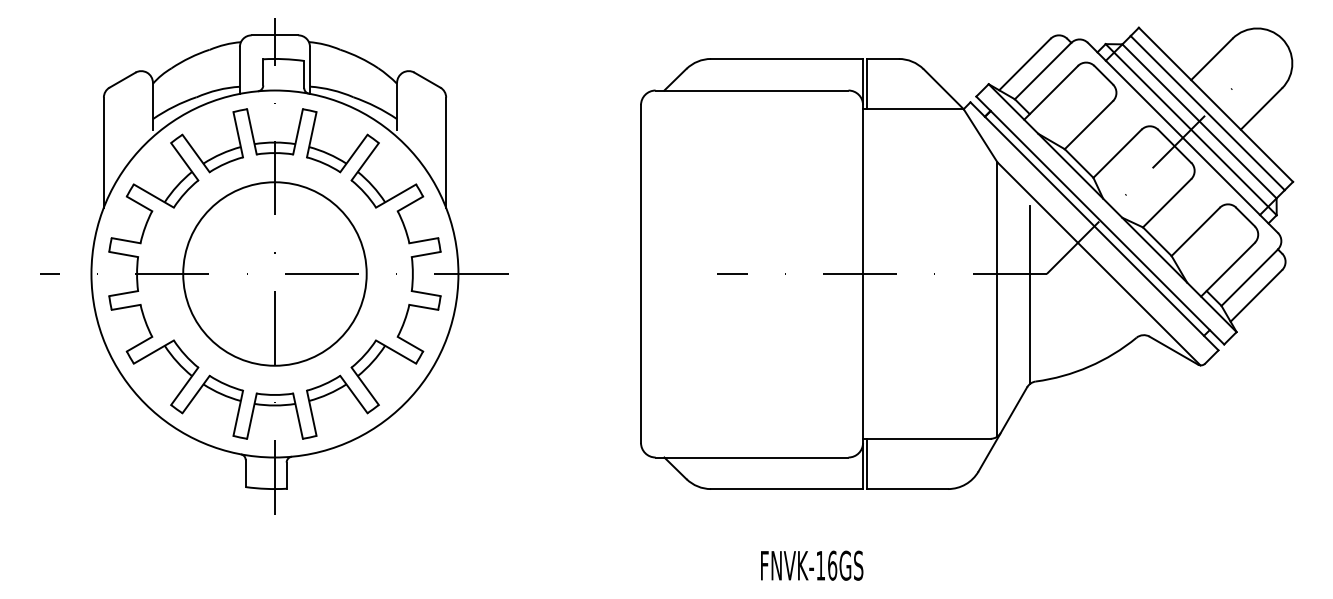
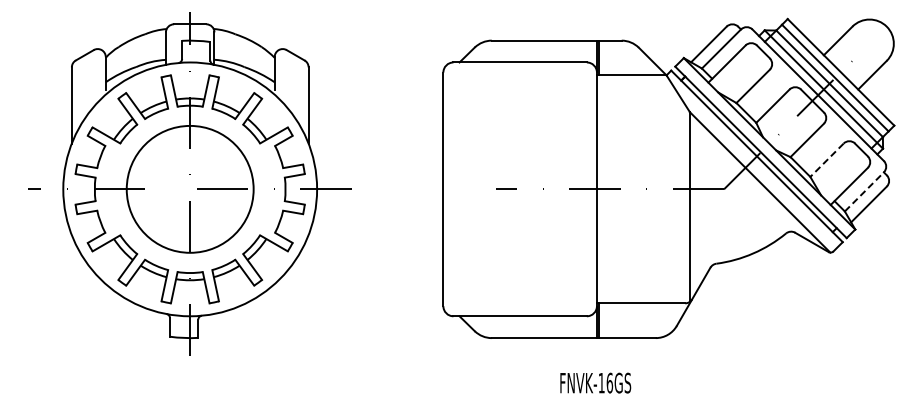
line: (1196, 232) -> (827, 160), solid -> dashed
line: (1249, 277) -> (864, 191), solid -> dashed
line: (1030, 294) -> (712, 203), removed
text: (811, 564) -> (595, 382), moved

